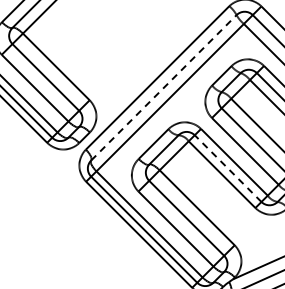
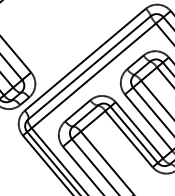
line: (163, 87) -> (89, 67), dashed -> solid
line: (227, 168) -> (133, 134), dashed -> solid

